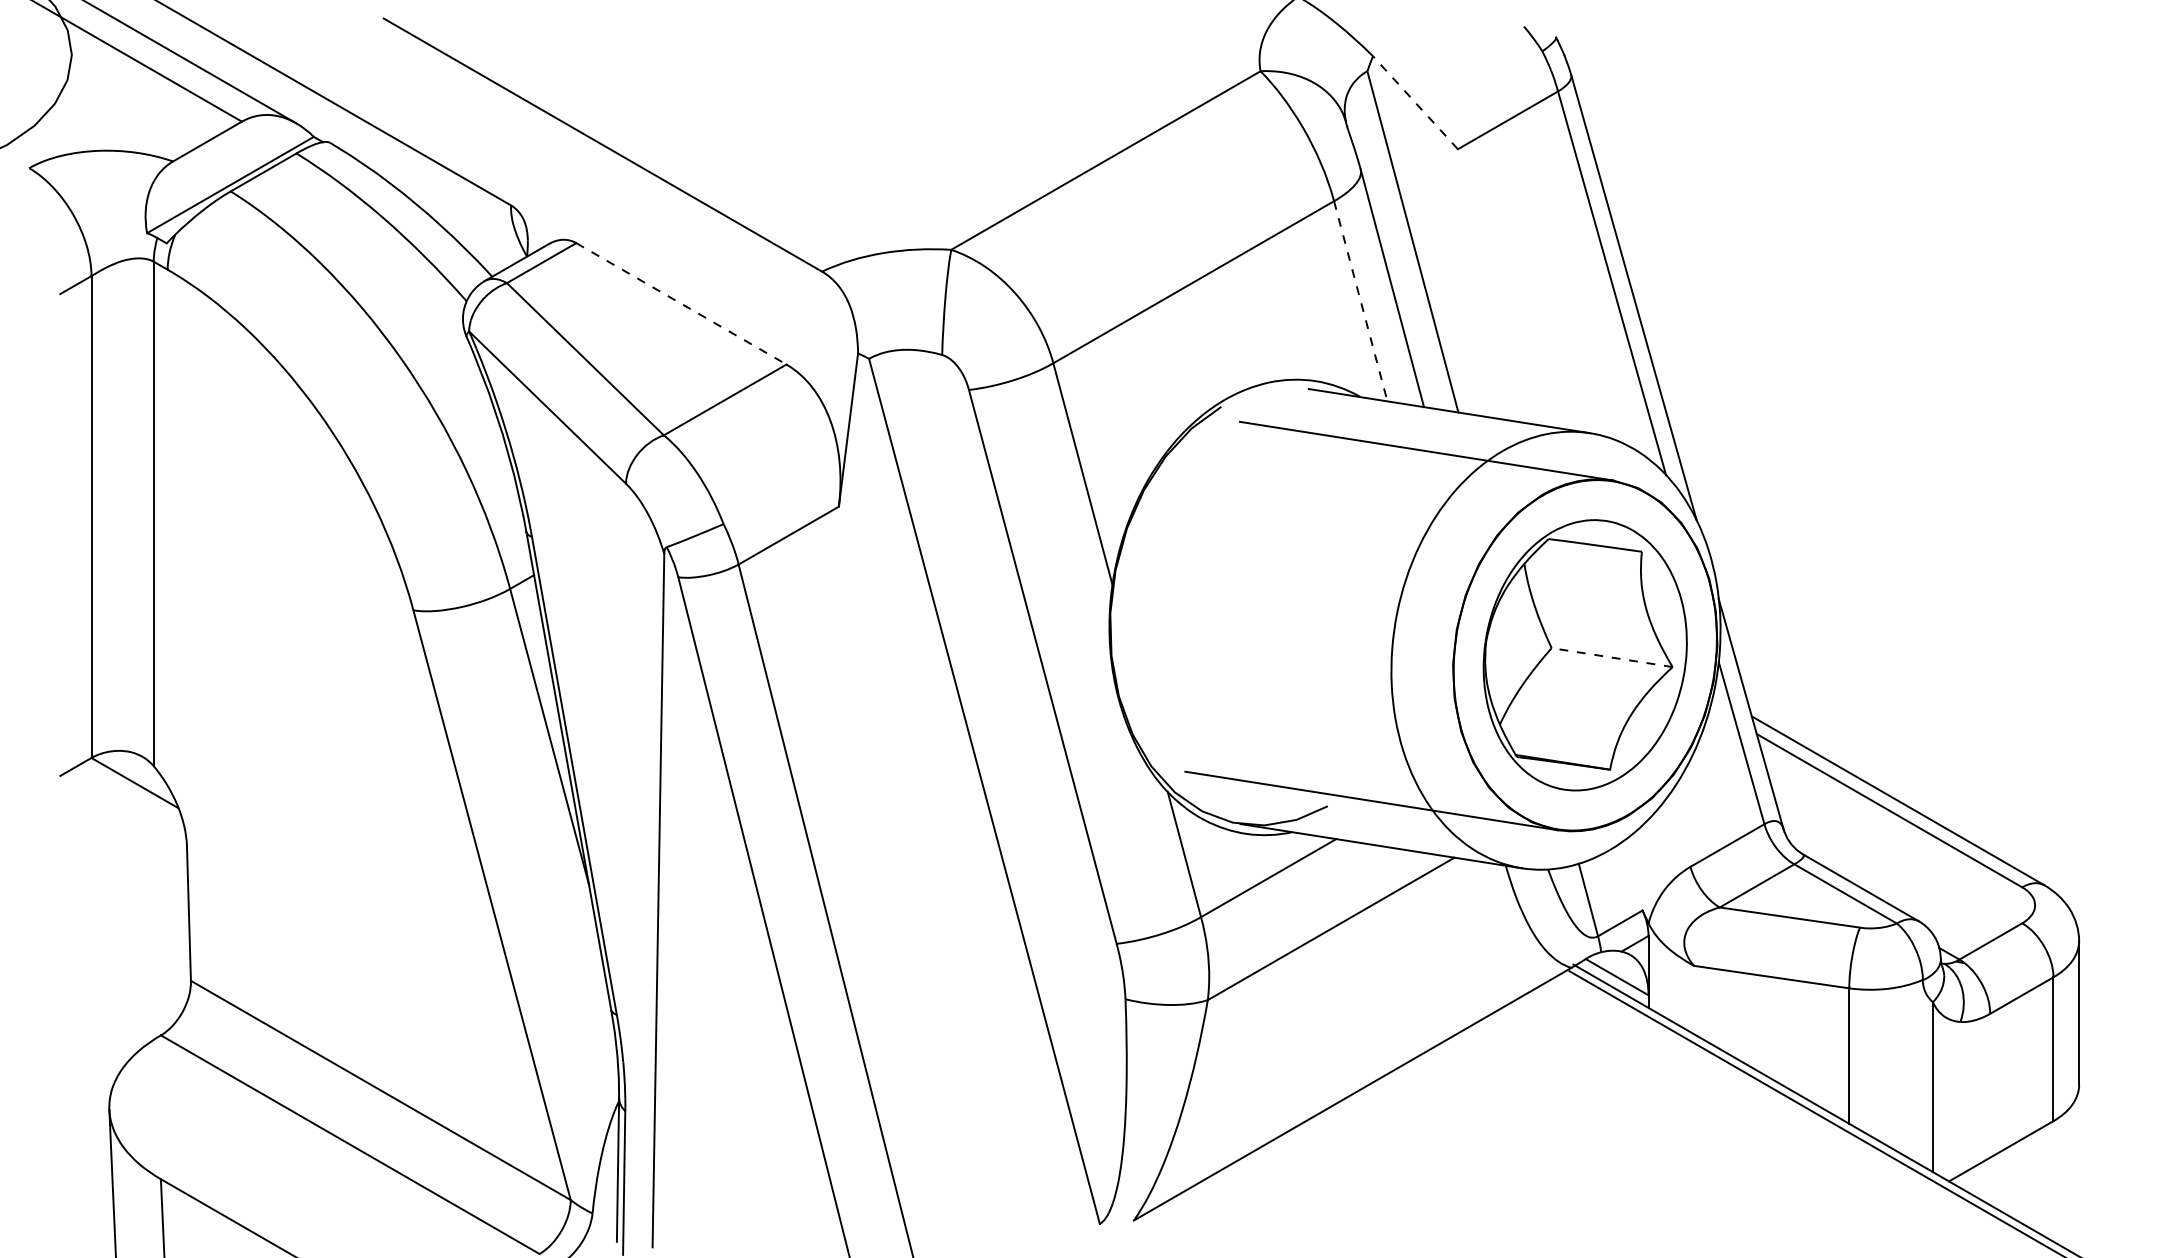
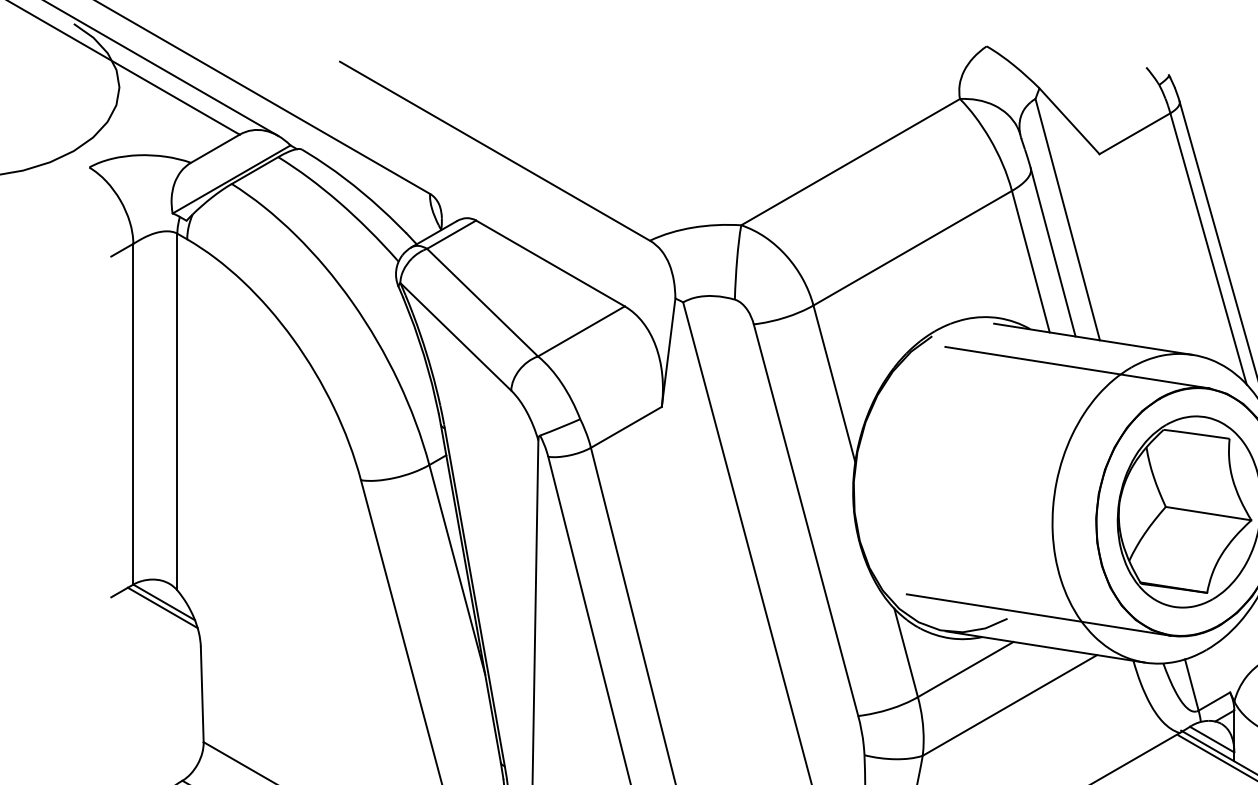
line: (1415, 102) -> (1069, 121), dashed -> solid
line: (1360, 301) -> (1030, 261), dashed -> solid
line: (681, 304) -> (550, 263), dashed -> solid
line: (1611, 657) -> (1208, 513), dashed -> solid
line: (132, 790) -> (162, 607), added

